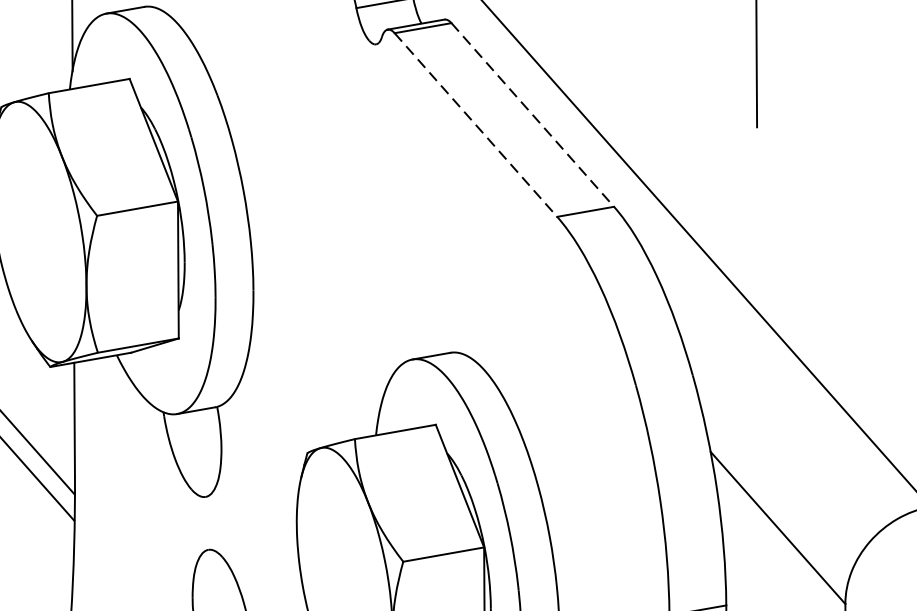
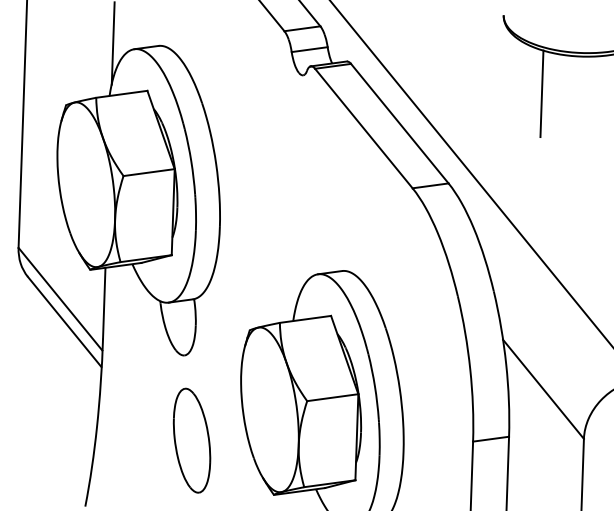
line: (533, 116) -> (400, 124), dashed -> solid
line: (476, 124) -> (364, 128), dashed -> solid

